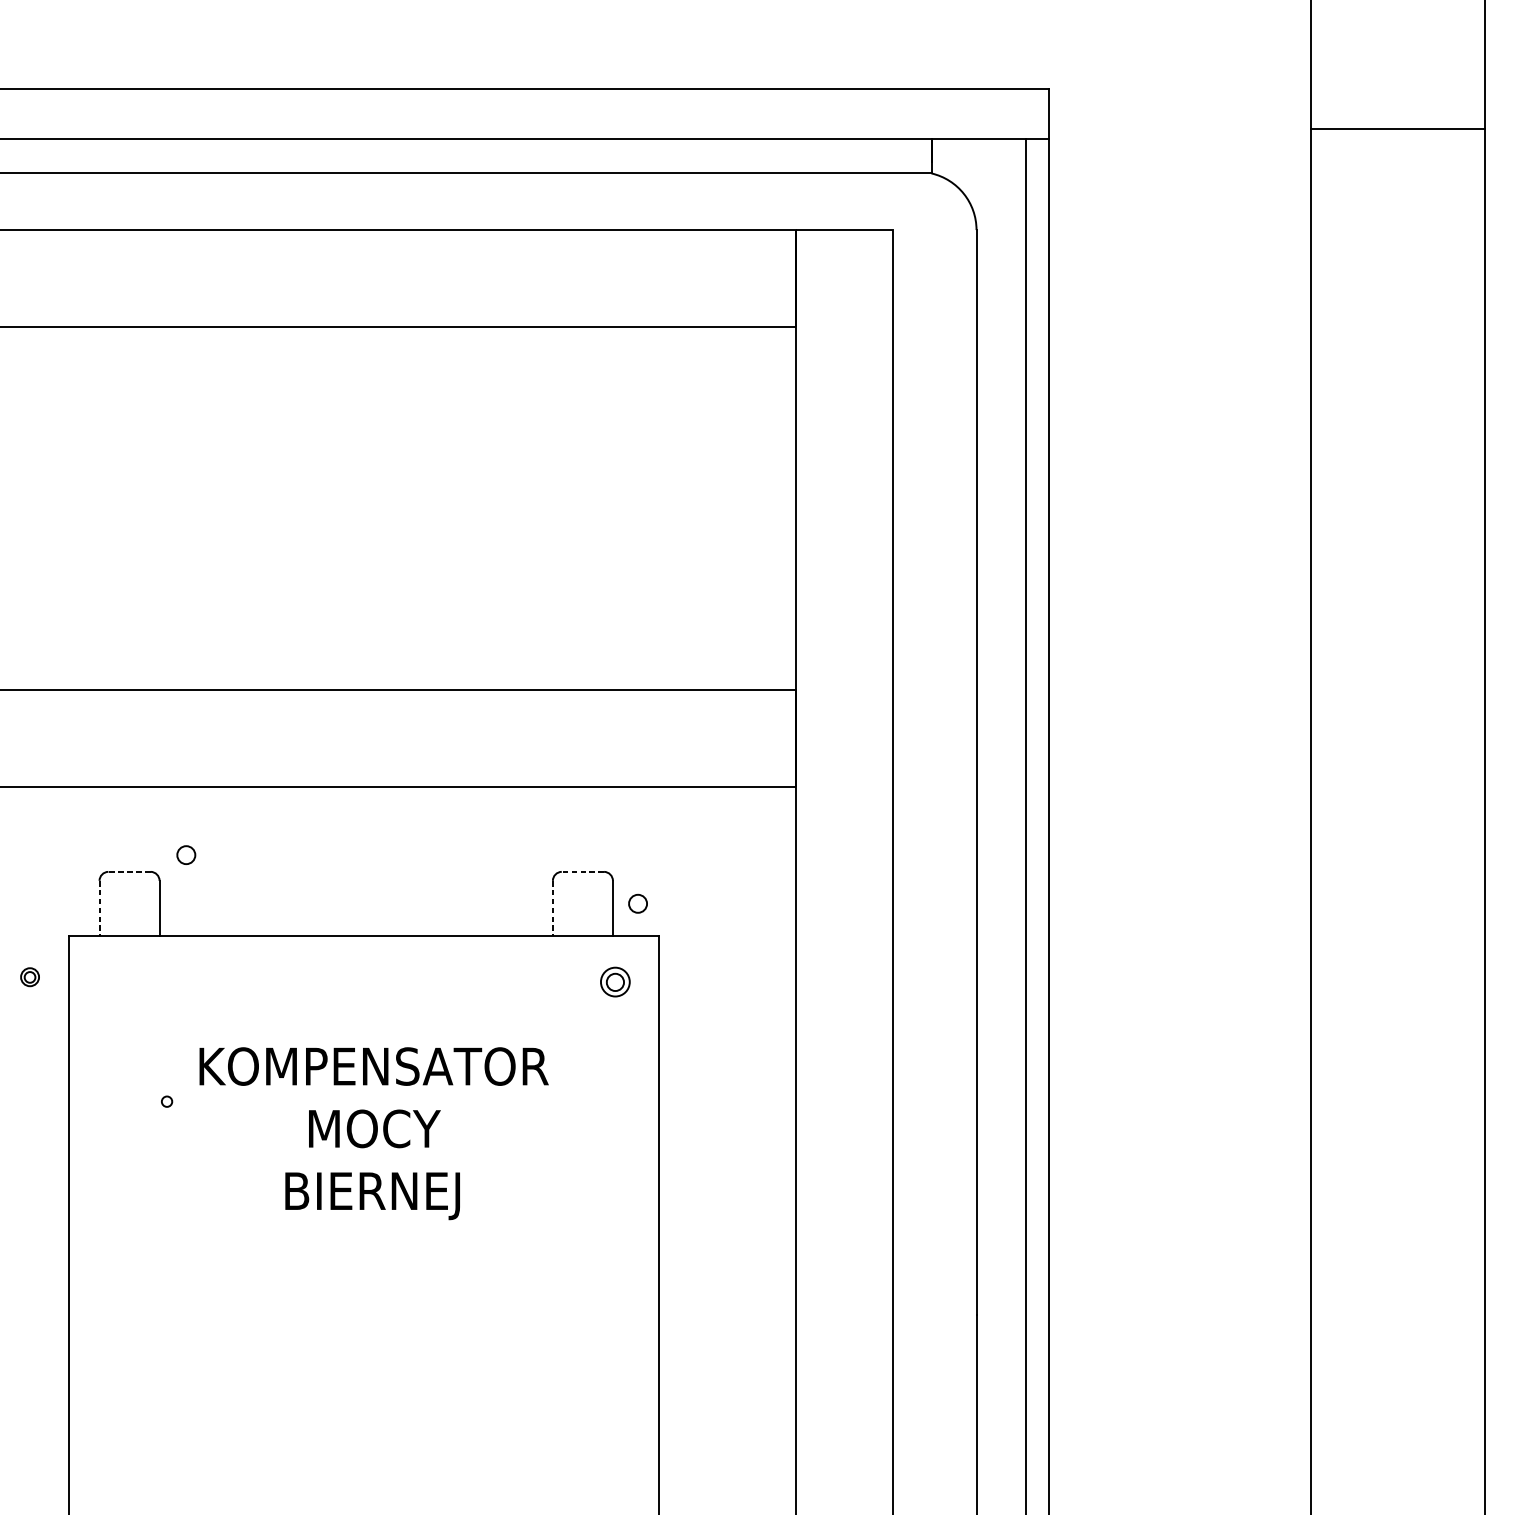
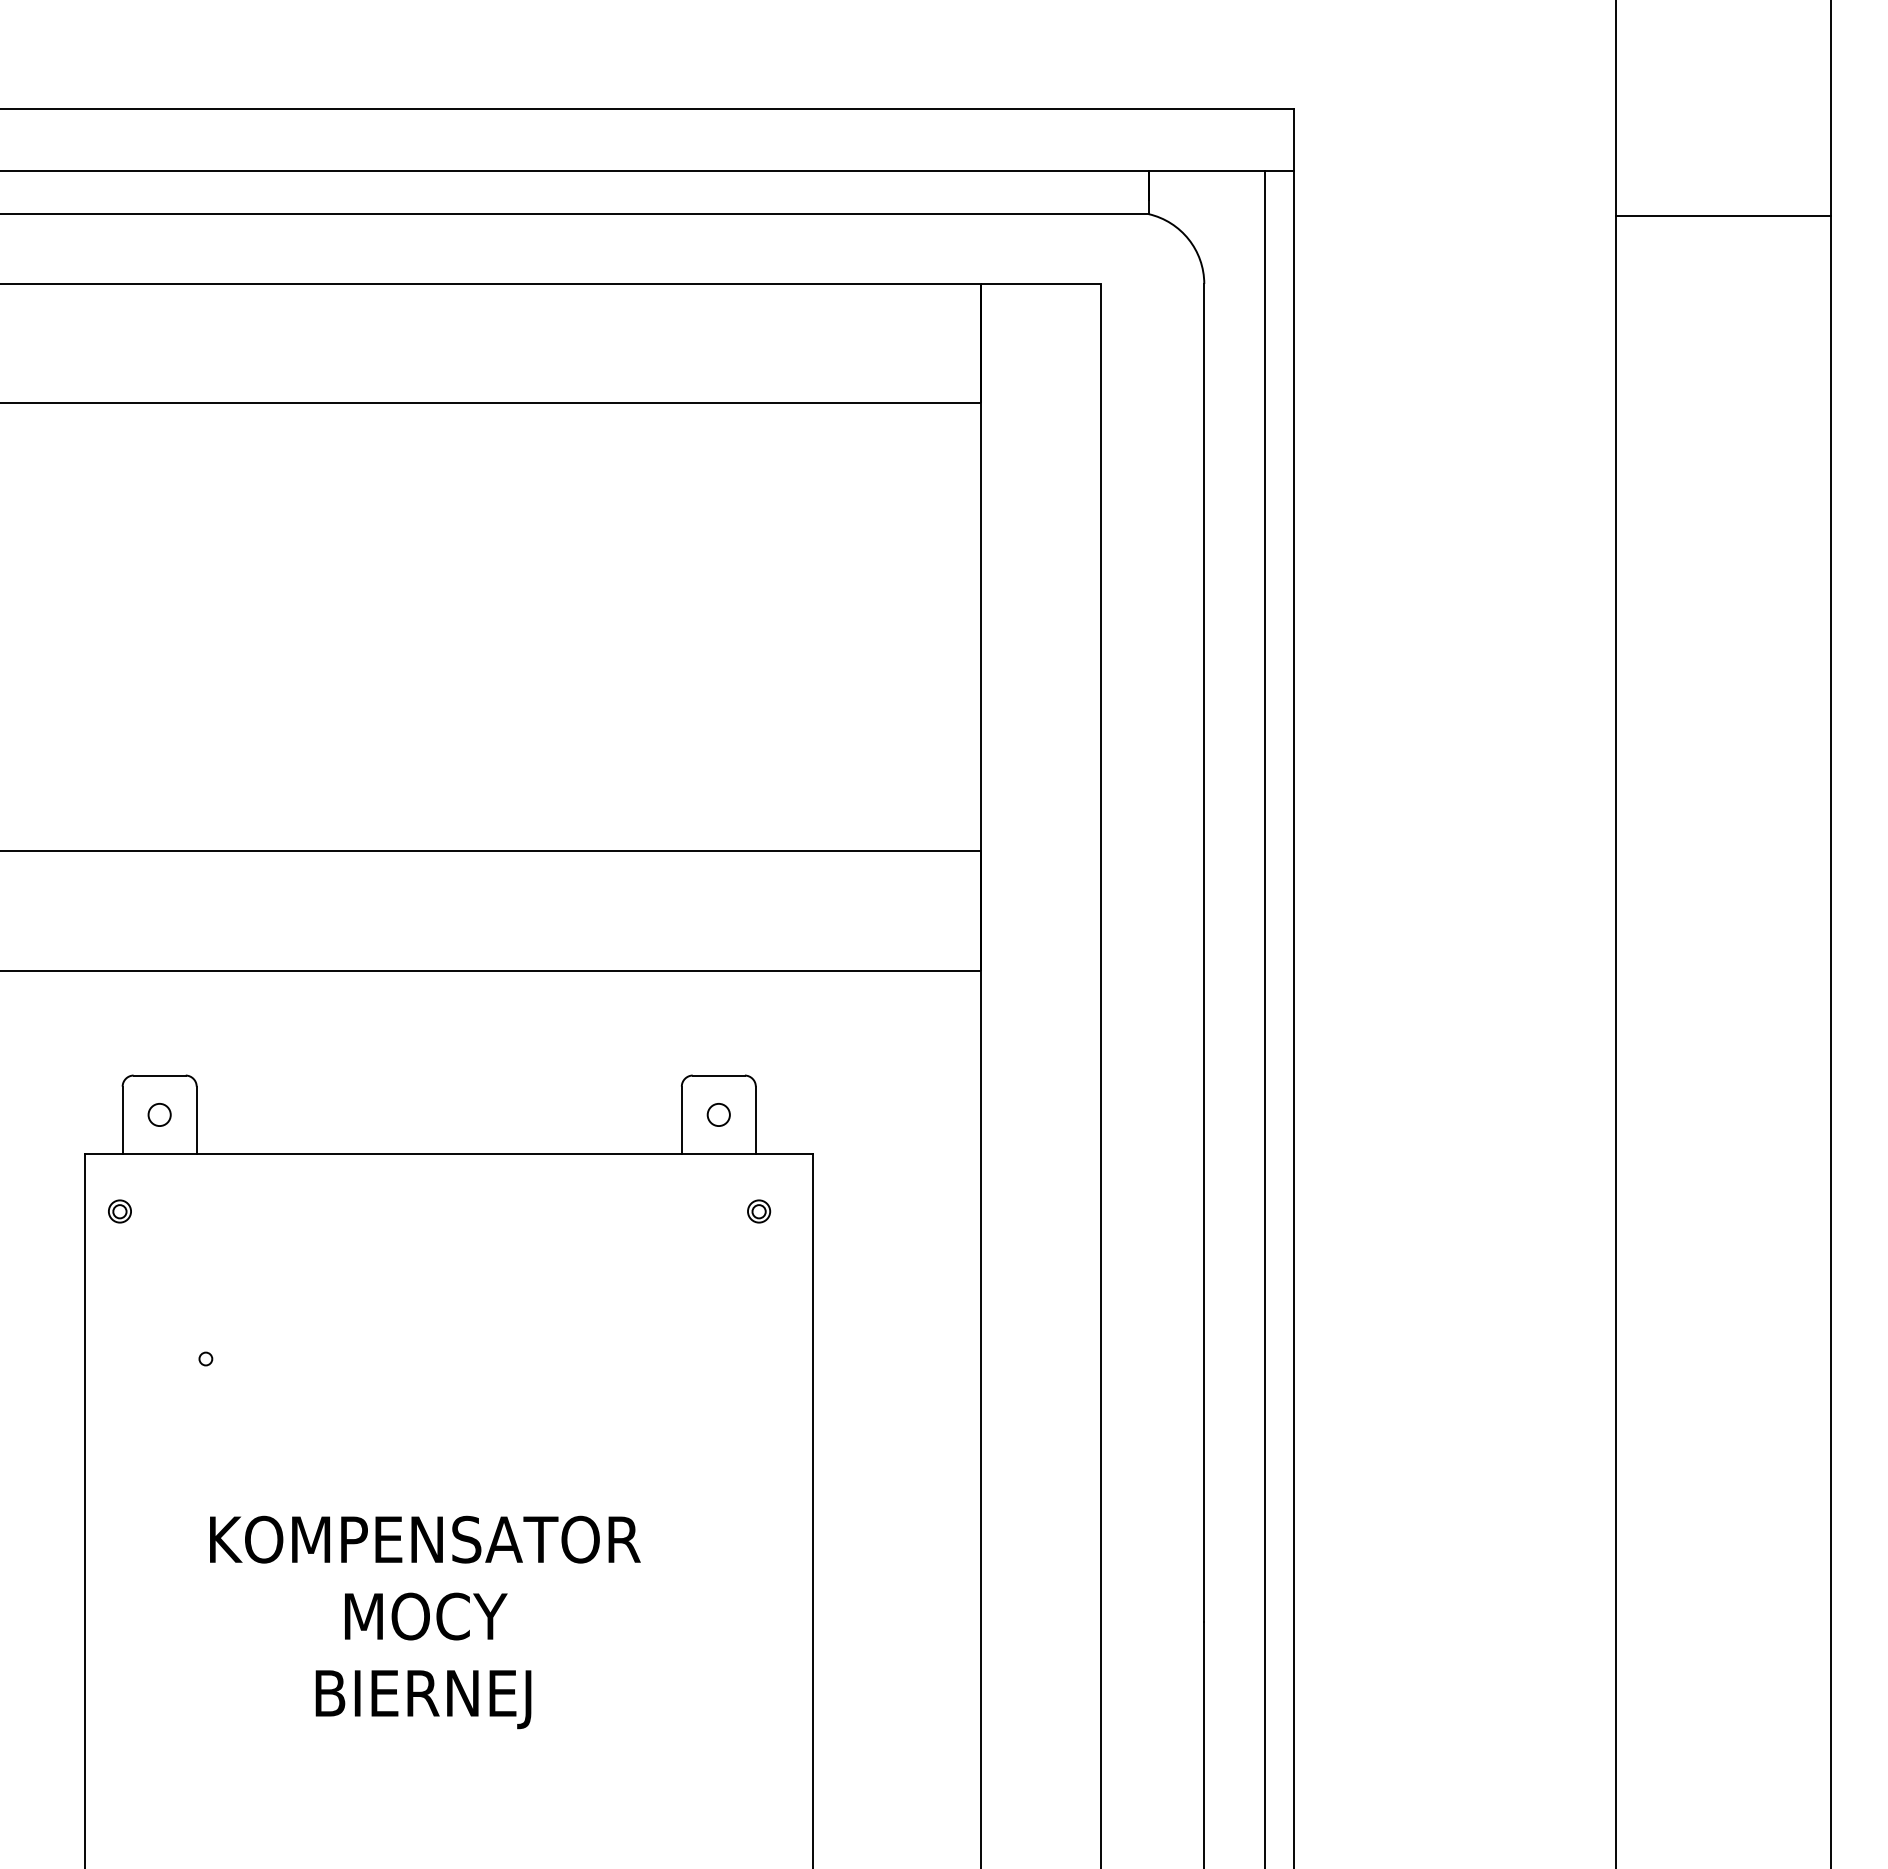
line: (1397, 129) -> (1723, 216), moved
circle: (186, 854) -> (159, 1114), moved
line: (129, 871) -> (159, 1075), dashed -> solid
line: (582, 871) -> (718, 1075), dashed -> solid
circle: (637, 903) -> (718, 1114), moved
line: (99, 908) -> (122, 1120), dashed -> solid
line: (552, 908) -> (681, 1120), dashed -> solid
part: (29, 977) -> (119, 1211), moved
part: (615, 982) -> (759, 1211), size x0.62
text: (374, 1133) -> (425, 1622), moved

